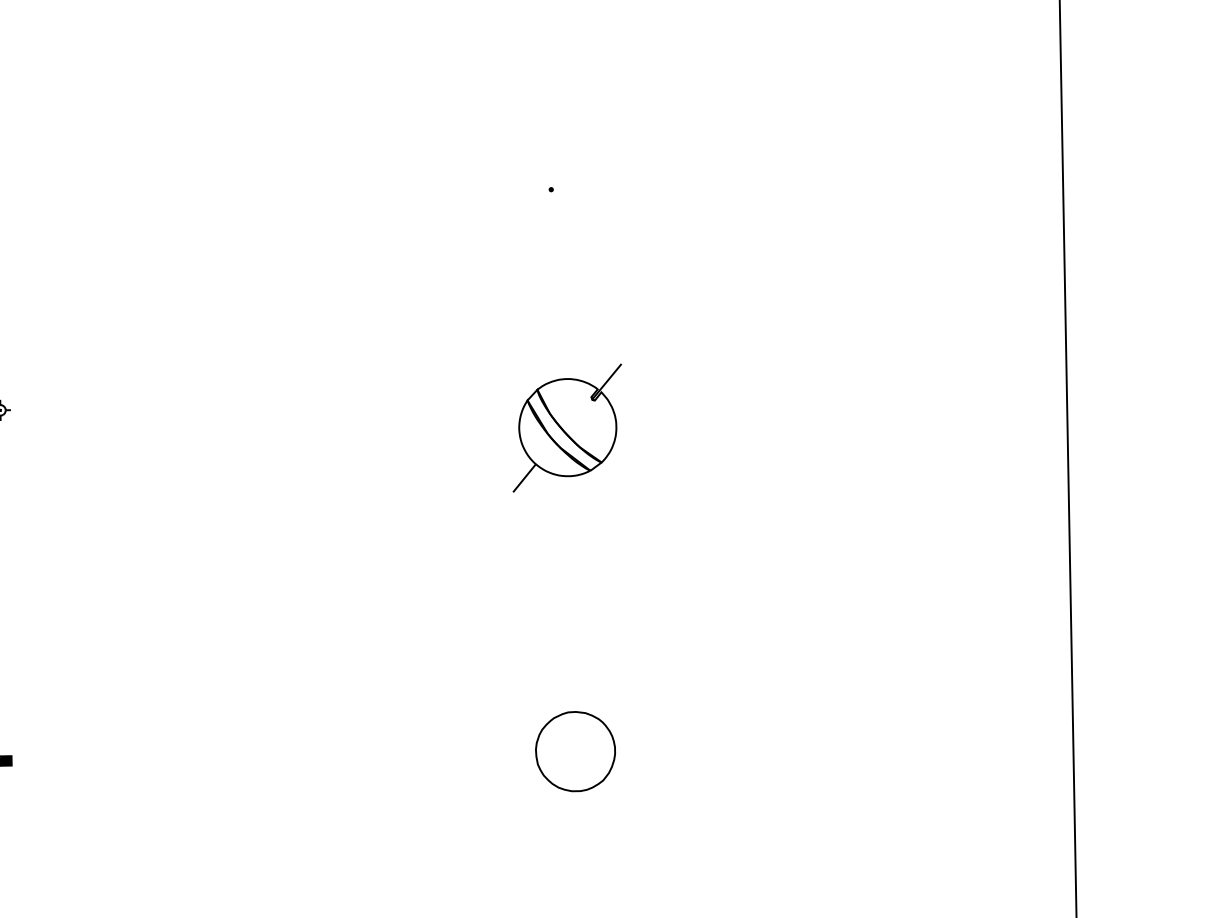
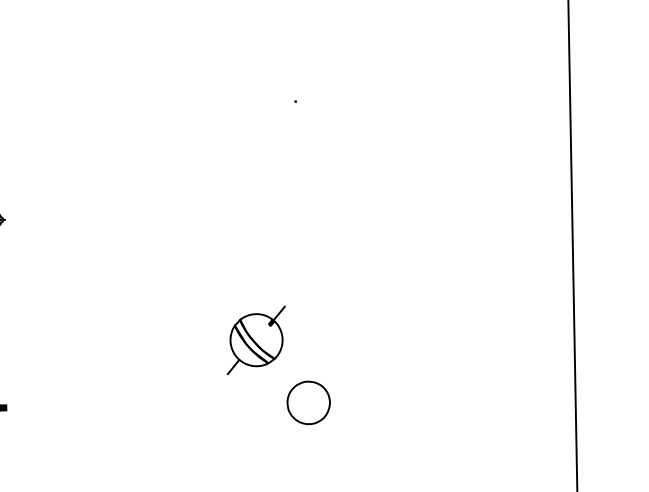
part: (565, 428) -> (255, 340), moved

